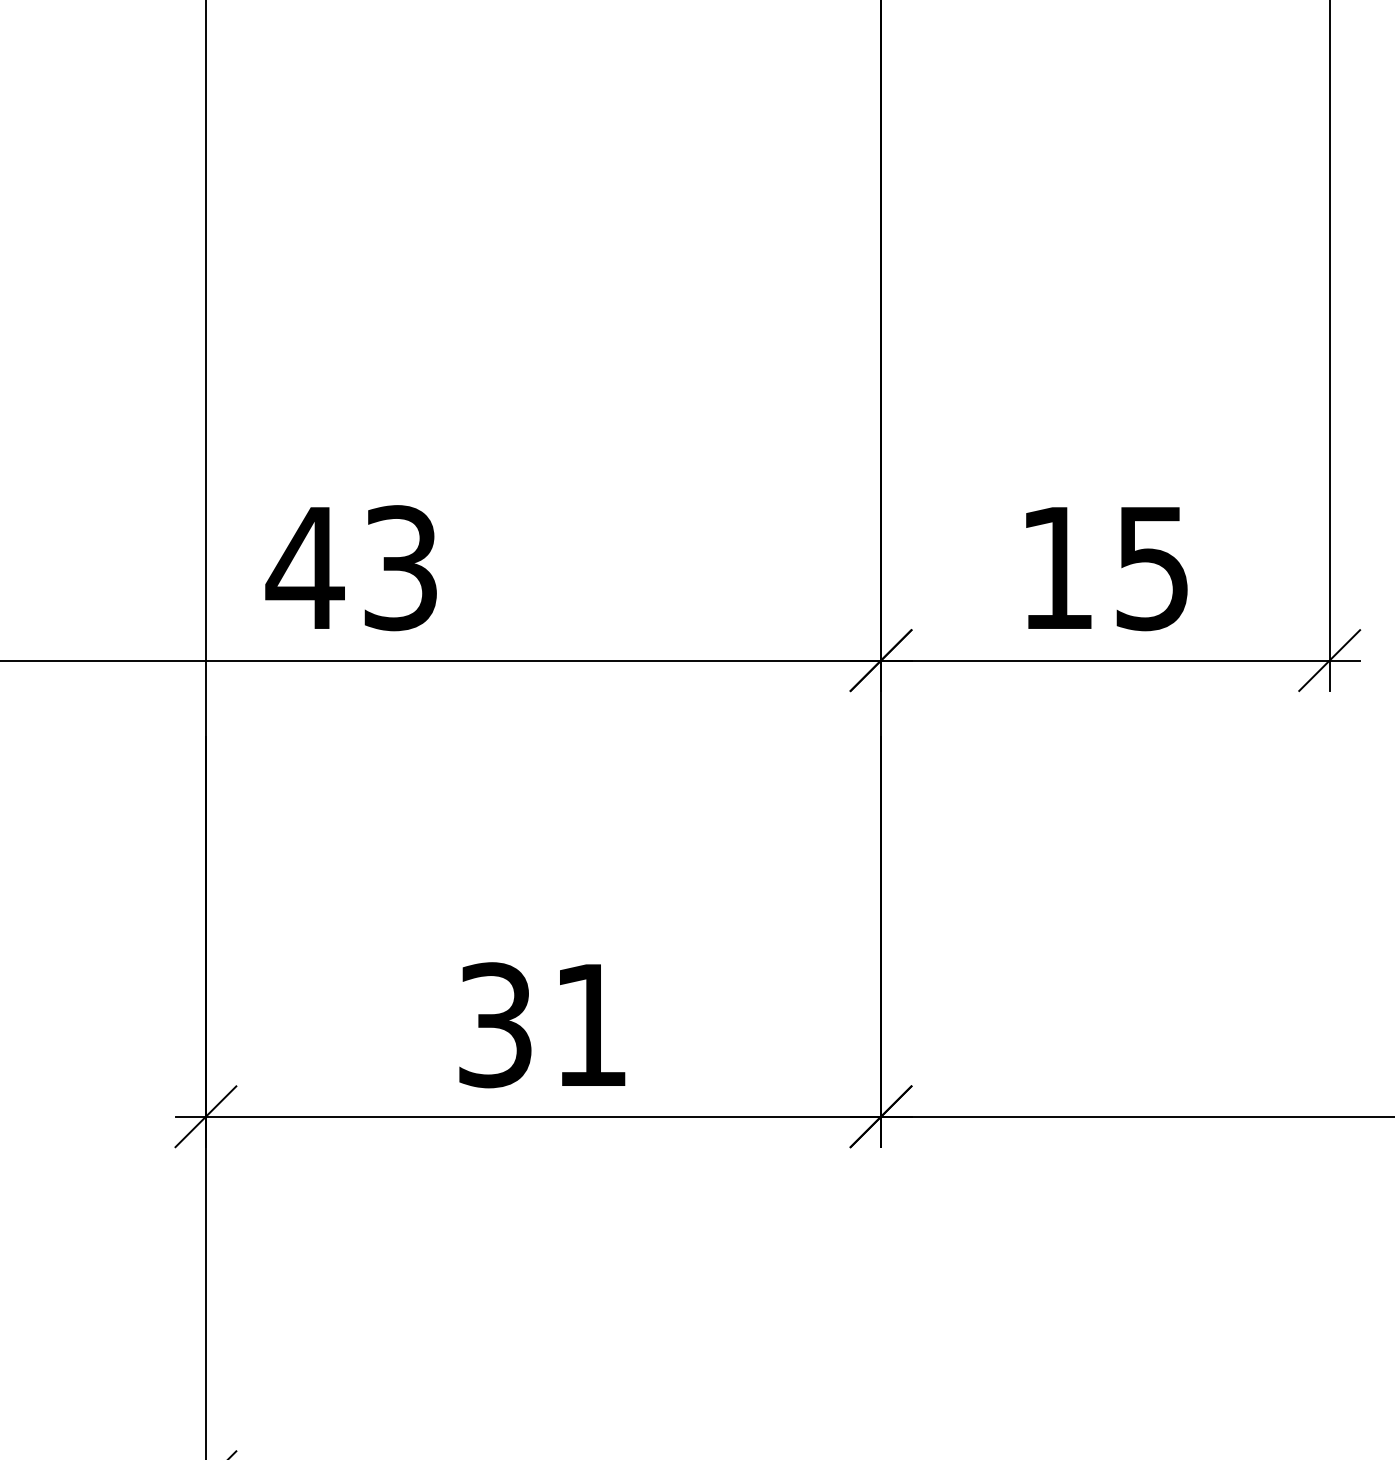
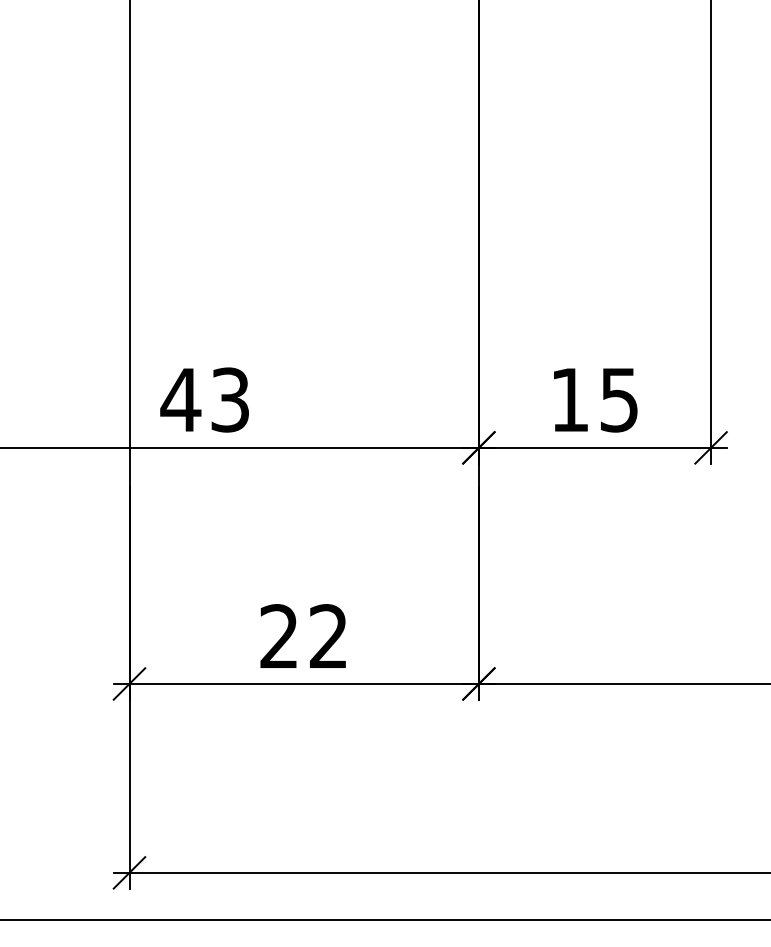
text: (542, 1025) -> (303, 636), 31 -> 22

